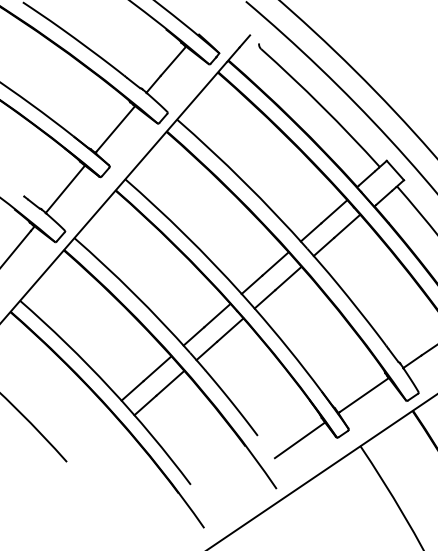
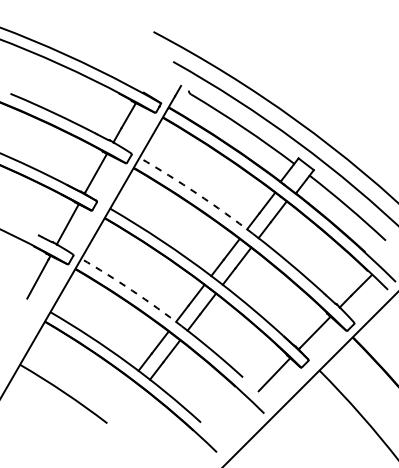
arc: (244, 181) -> (197, 193), solid -> dashed
arc: (133, 293) -> (132, 290), solid -> dashed

